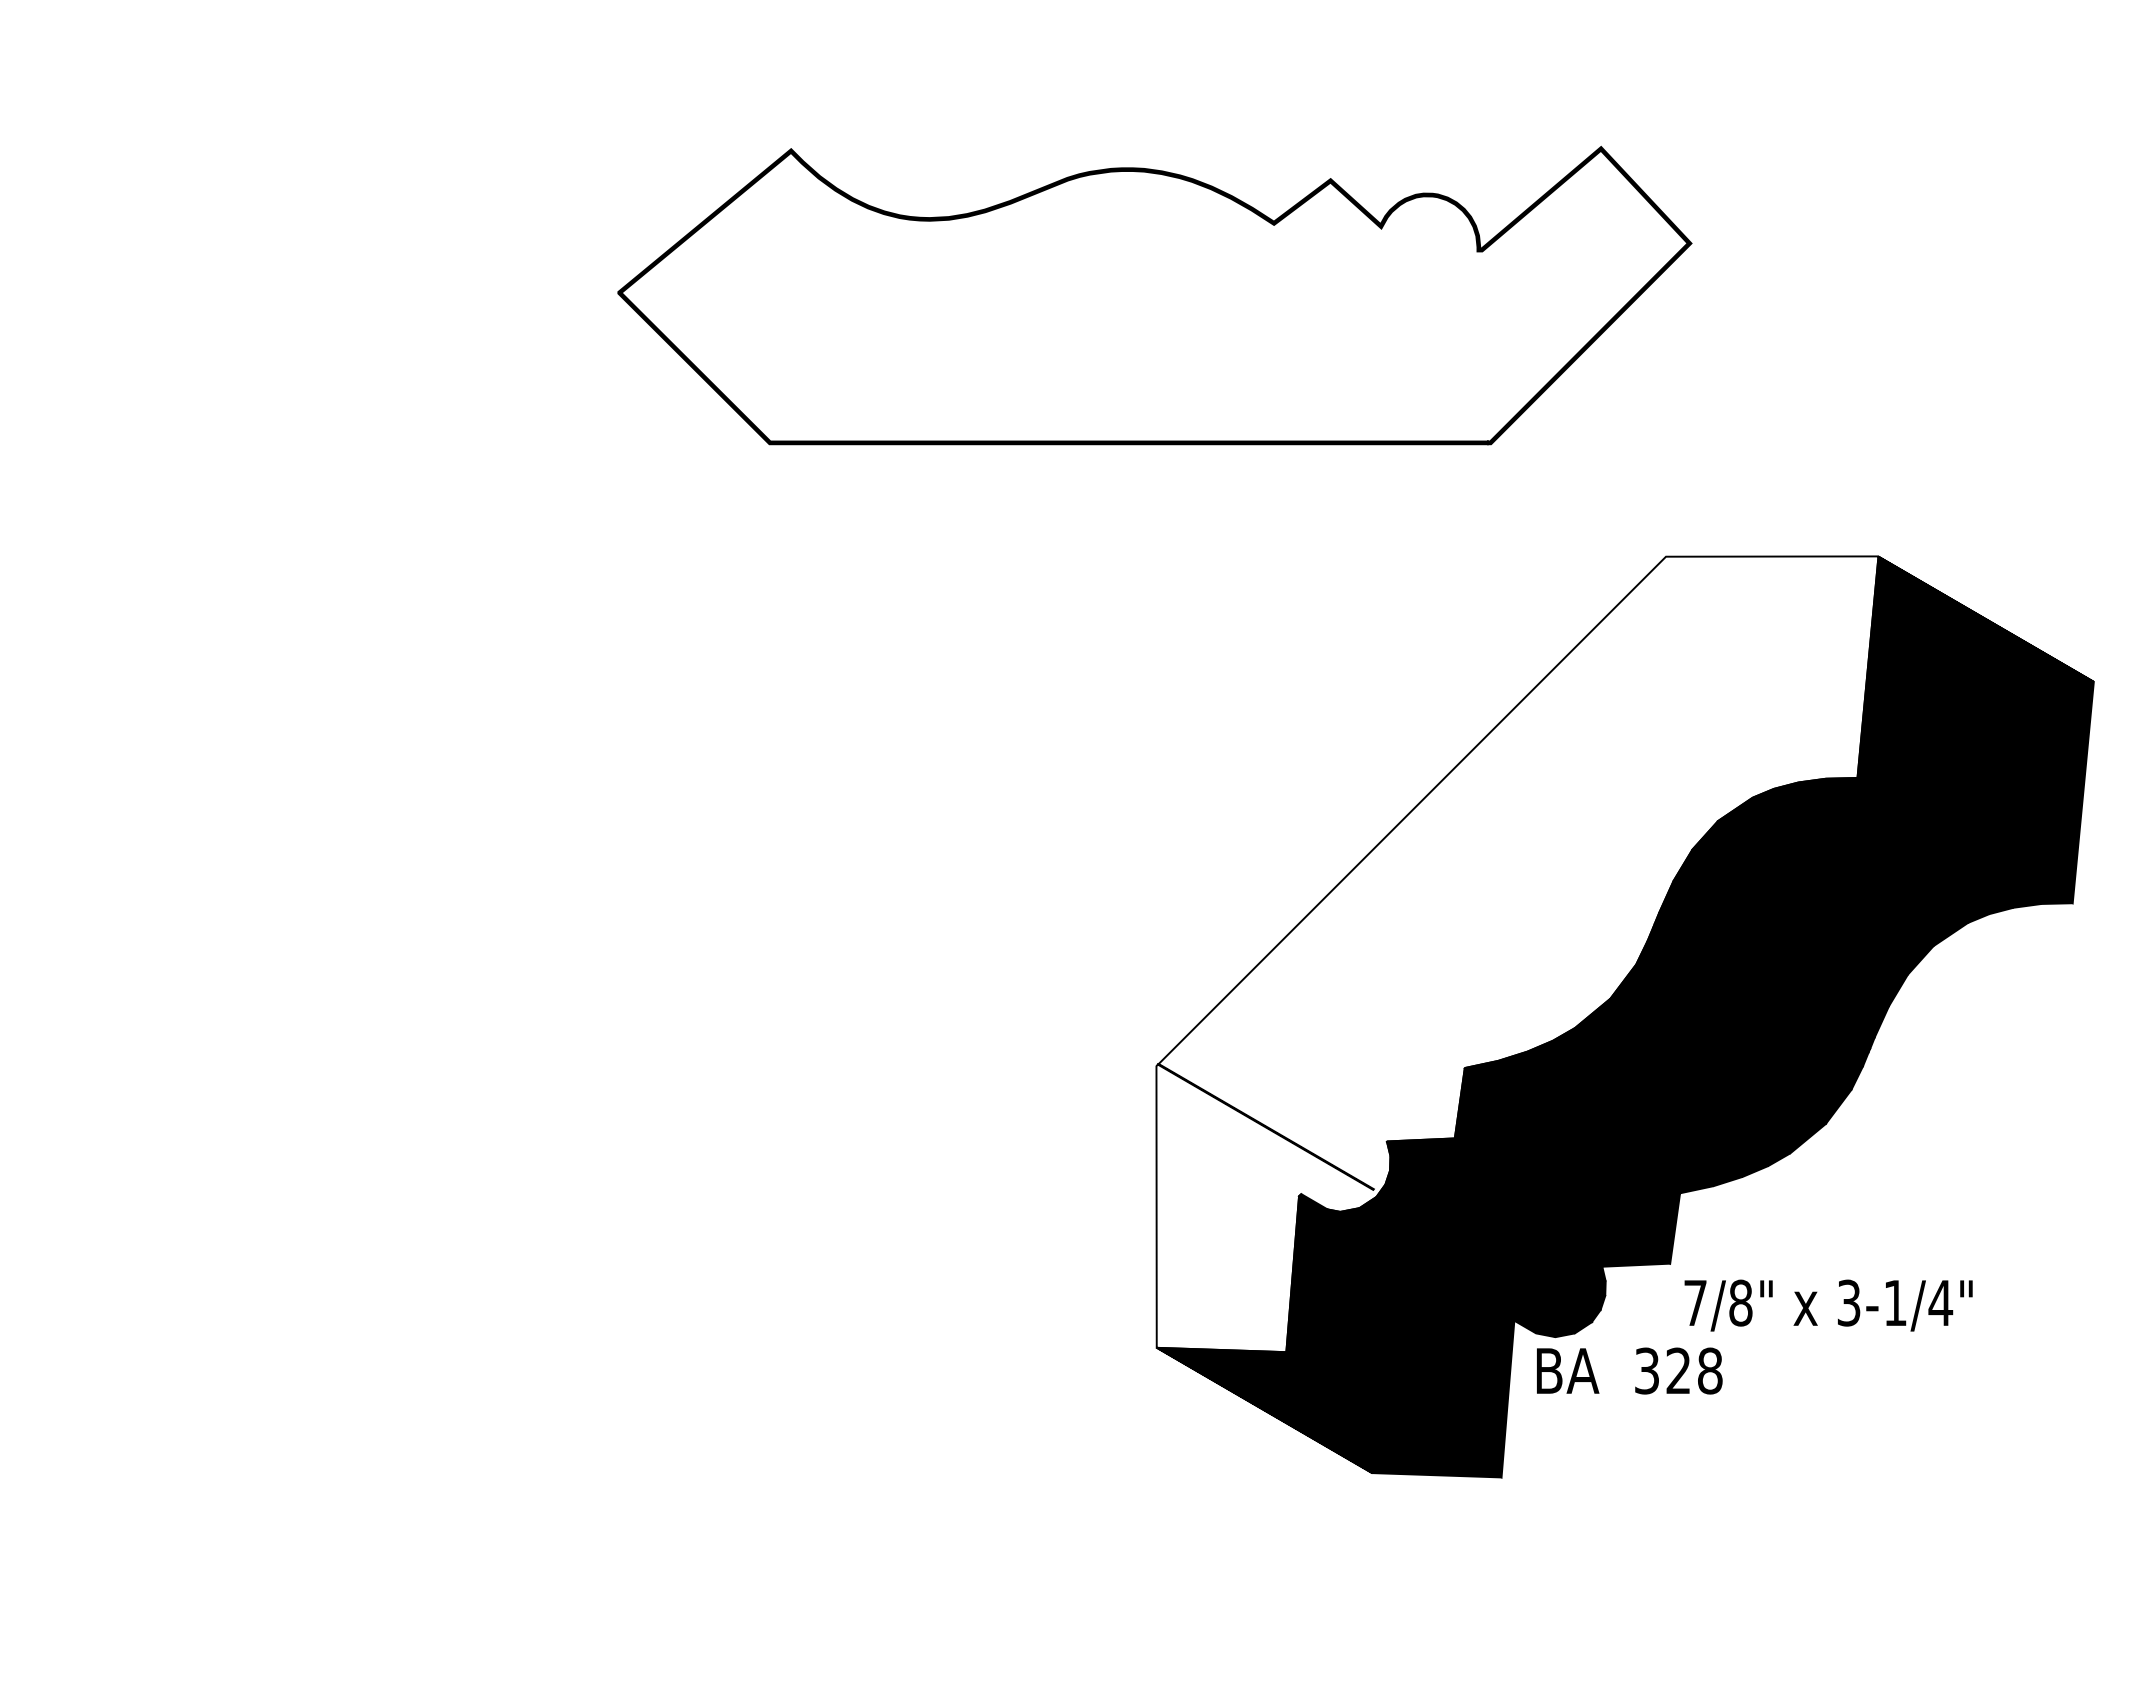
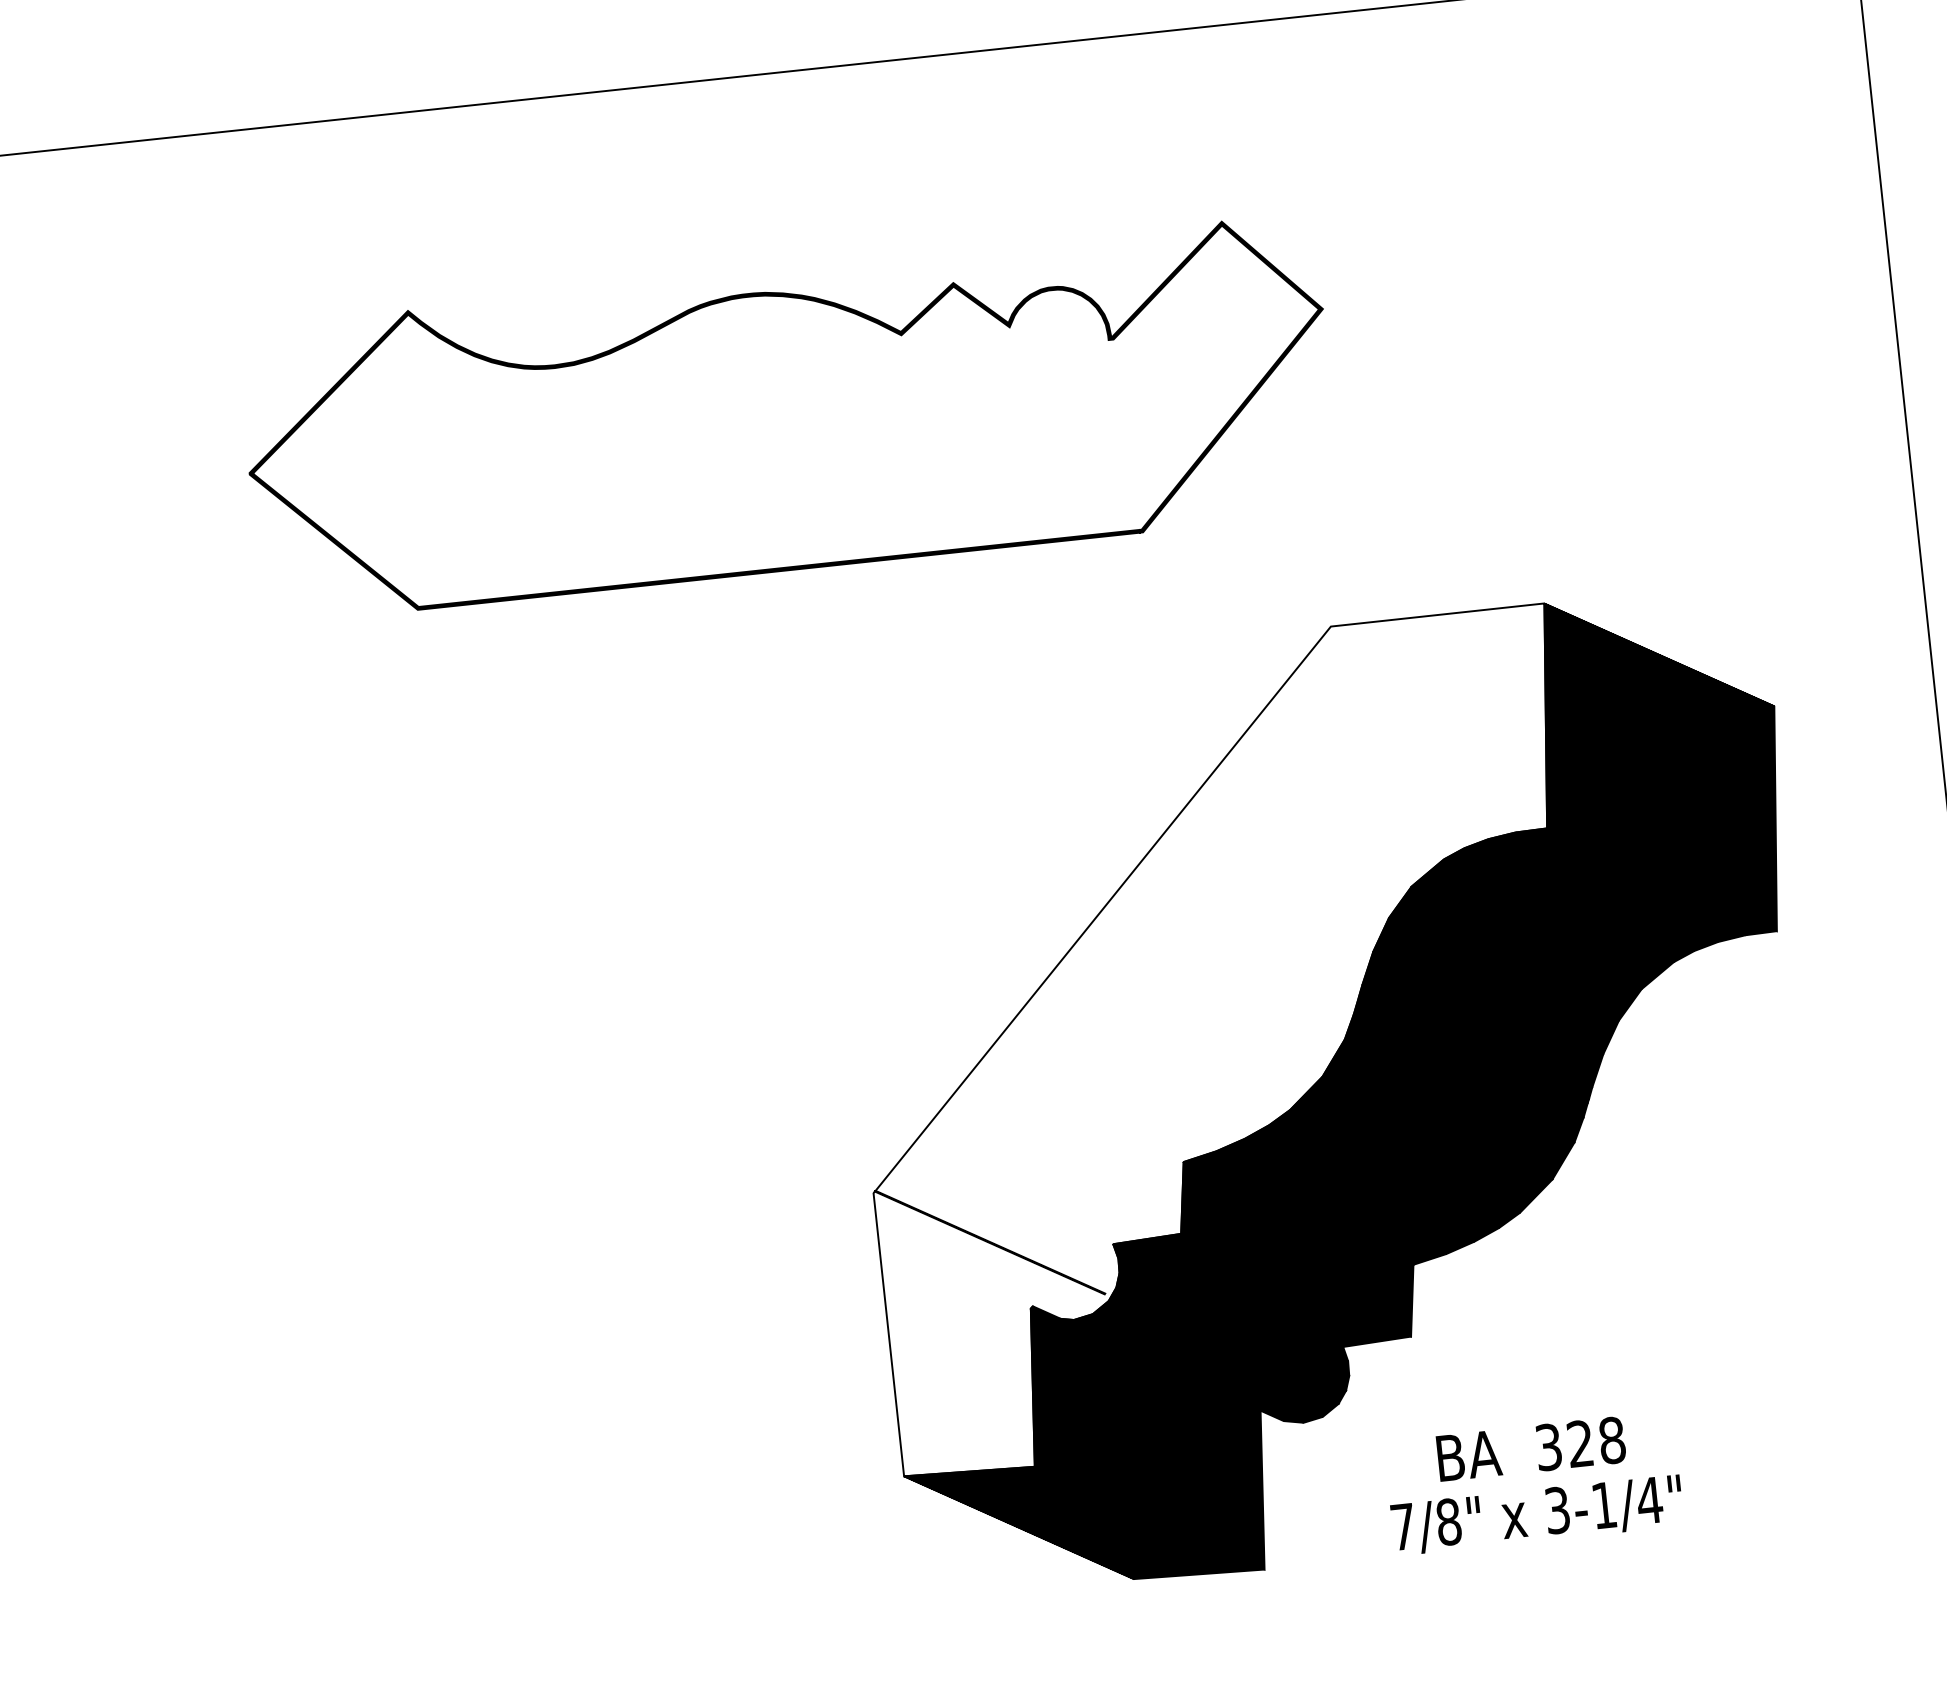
text: (1828, 1305) -> (1537, 1515), moved
text: (1629, 1370) -> (1531, 1448), moved

